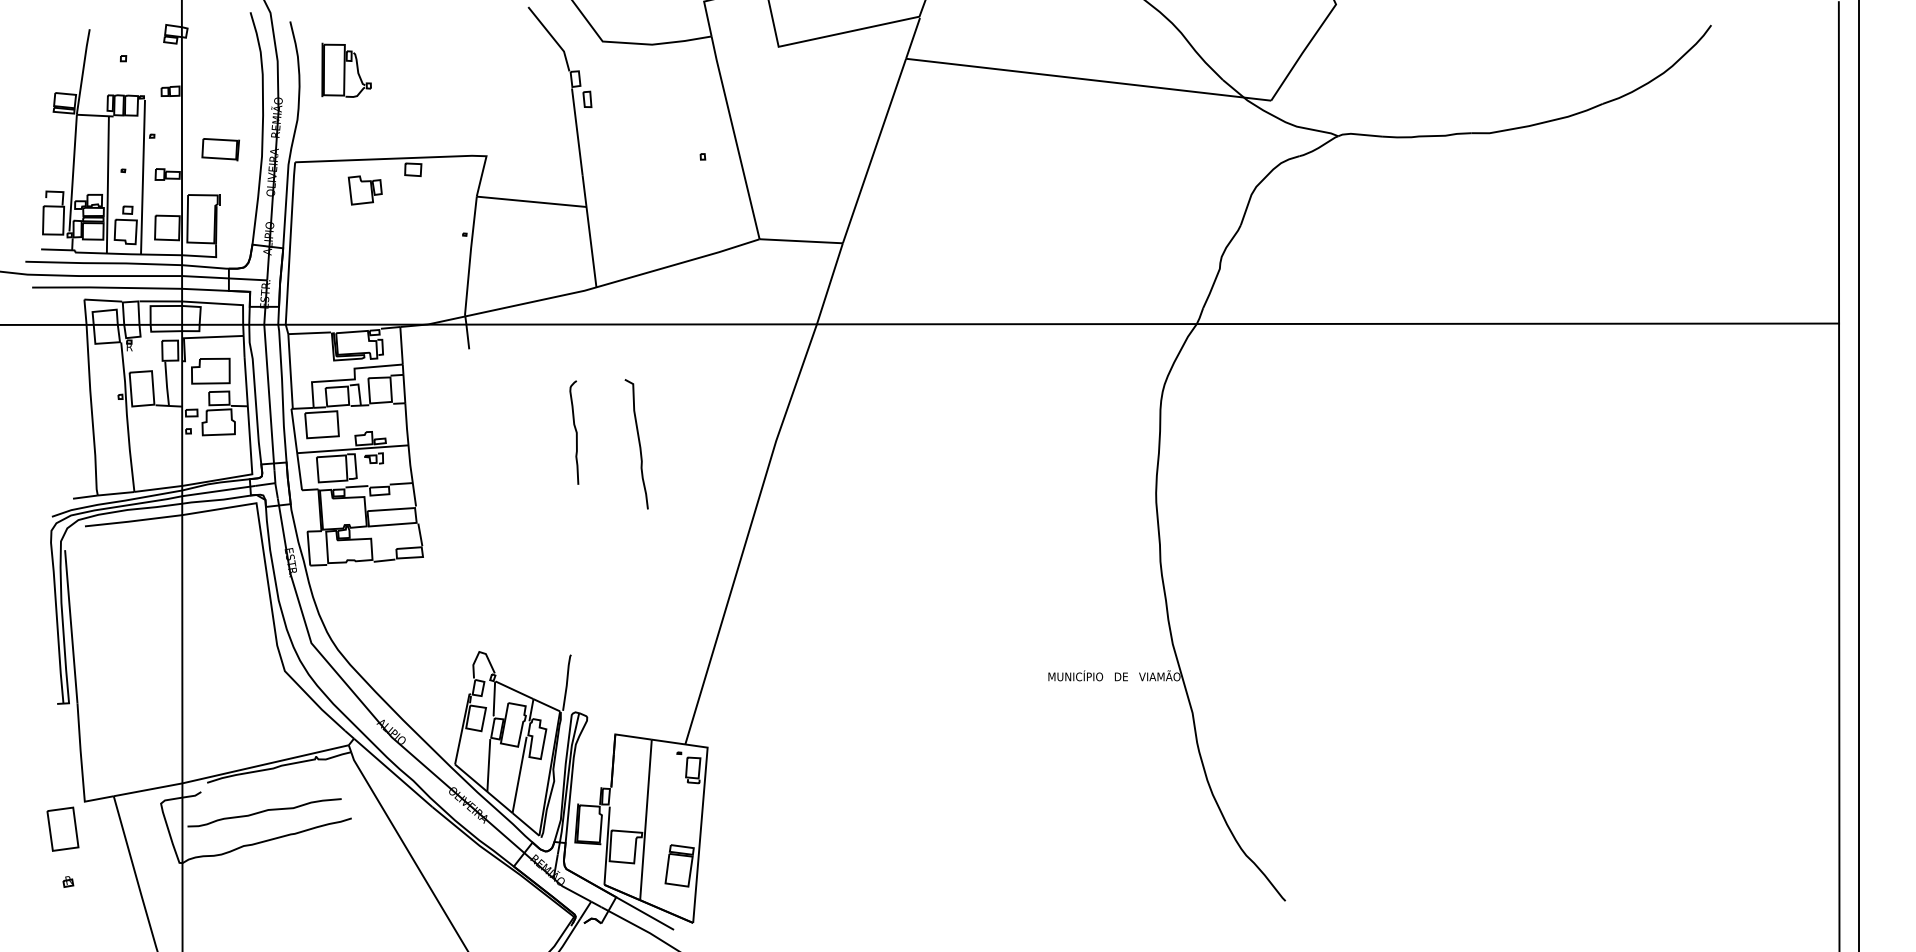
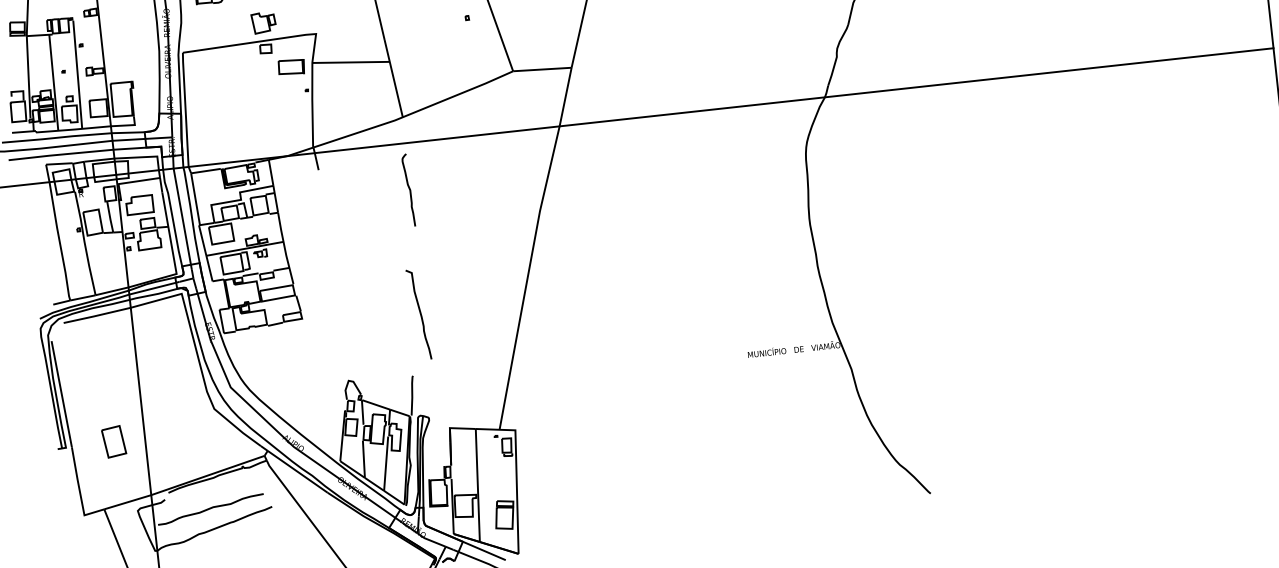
part: (220, 149) -> (291, 67), moved
part: (364, 190) -> (263, 22), moved
curve: (575, 432) -> (409, 190), moved
curve: (638, 443) -> (419, 314), moved
part: (62, 828) -> (113, 441), moved

